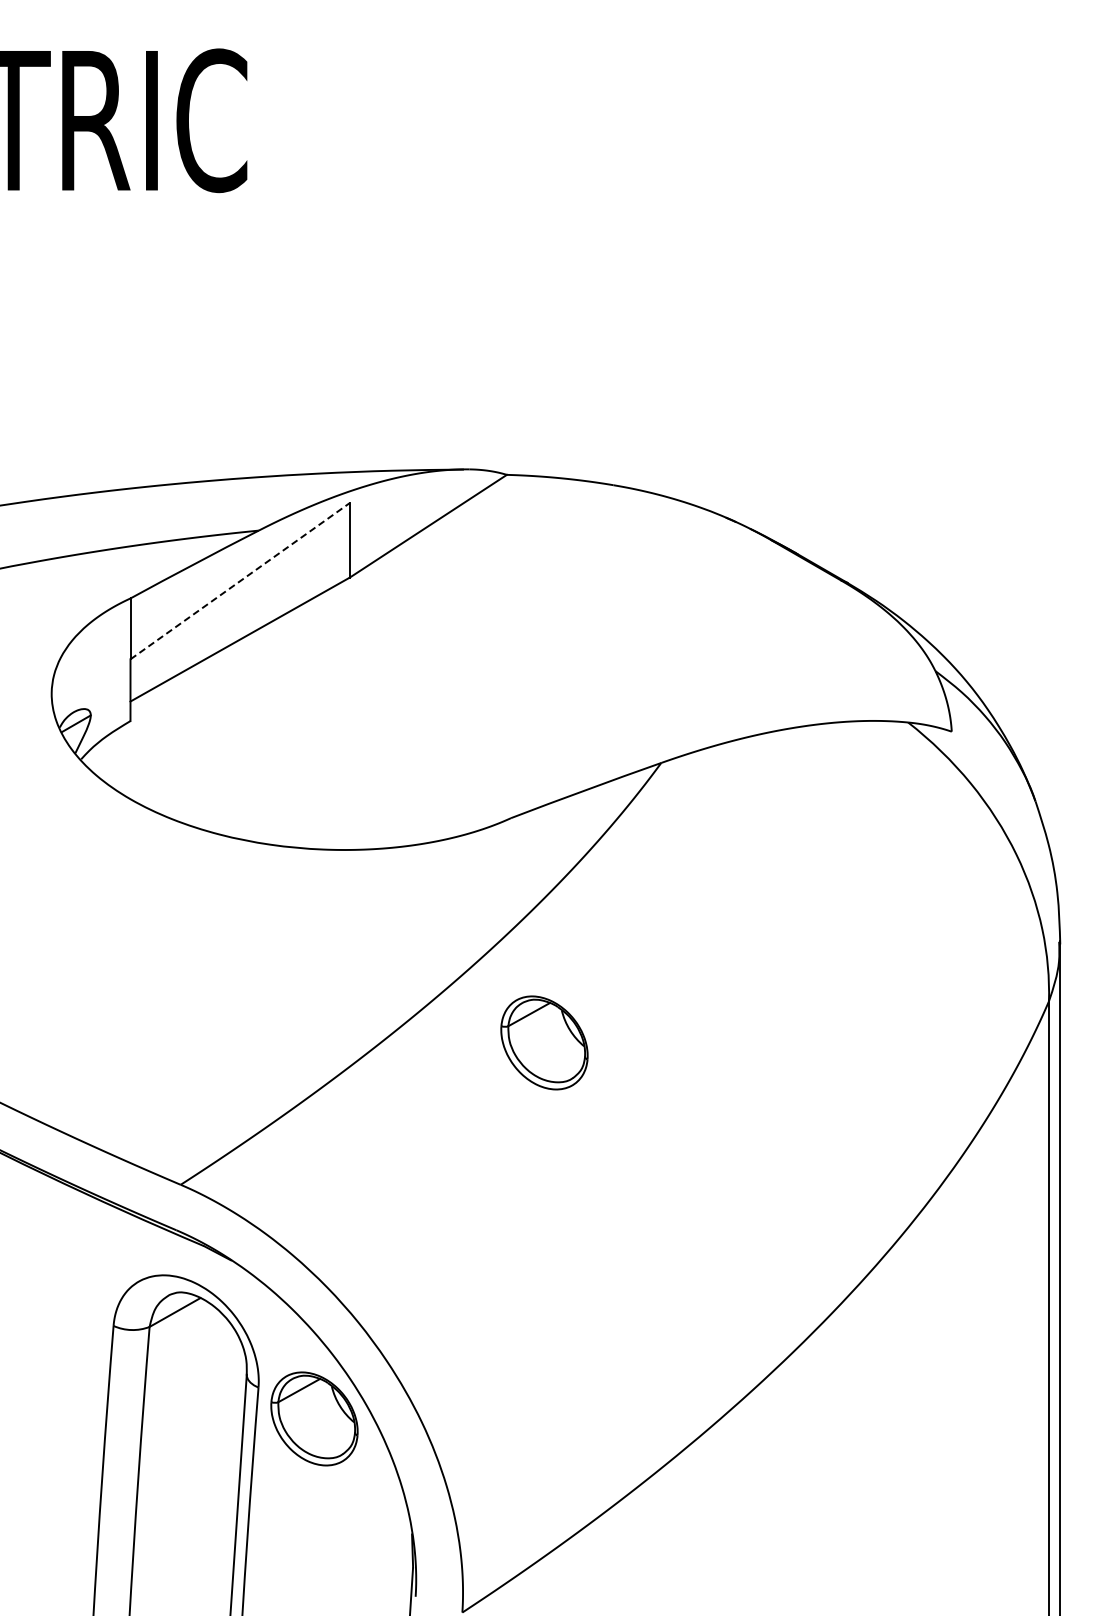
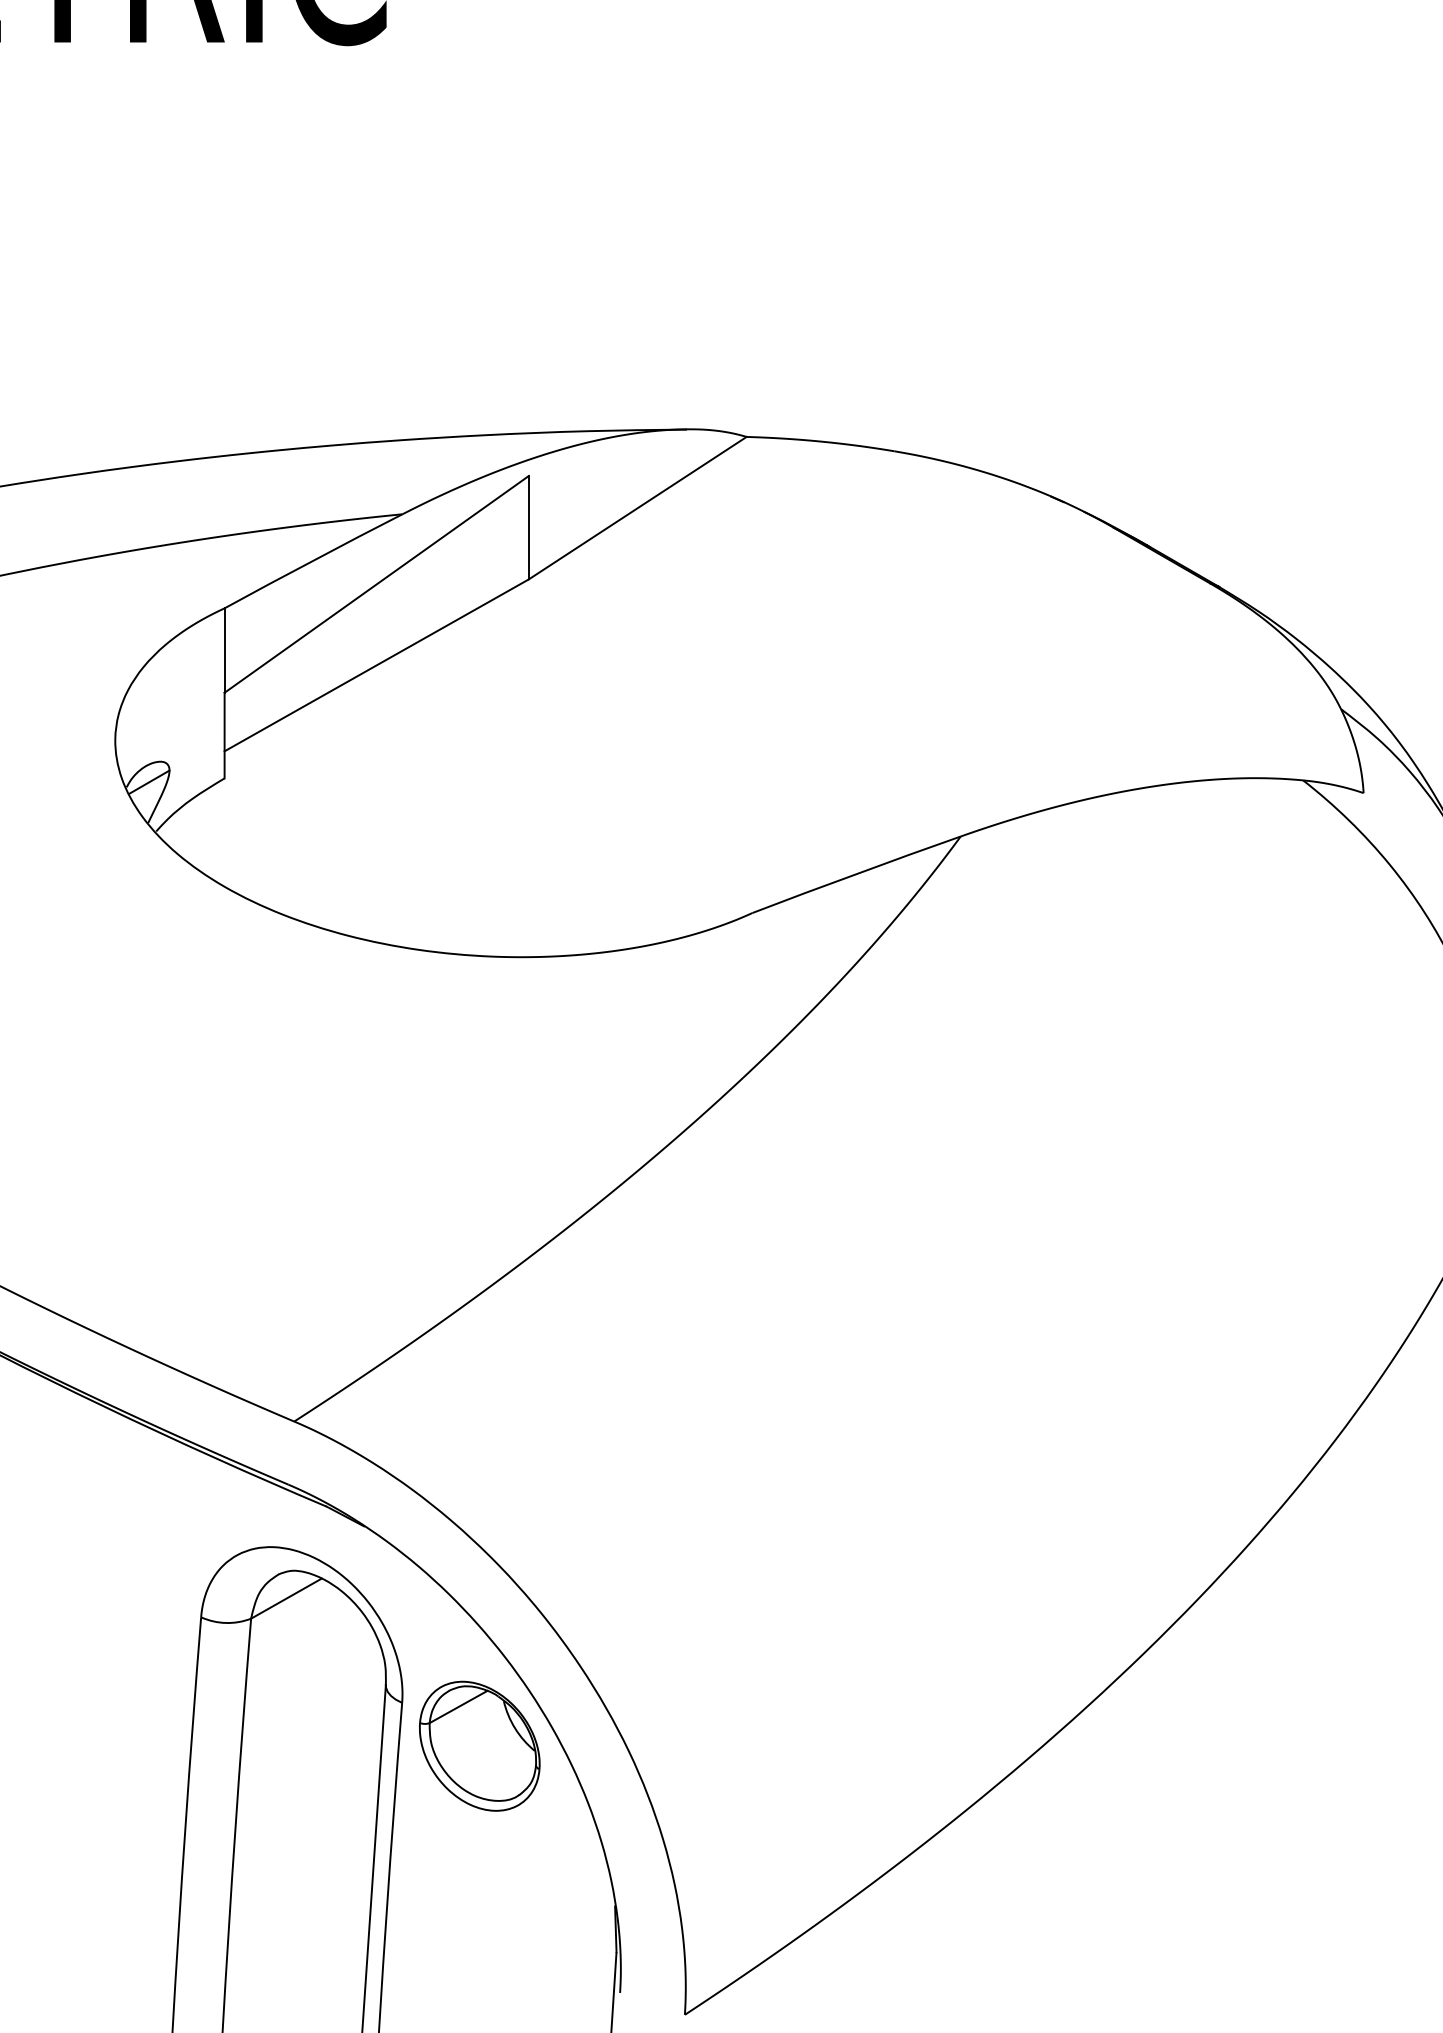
line: (240, 581) -> (377, 584), dashed -> solid
part: (544, 1042) -> (798, 1224), removed

